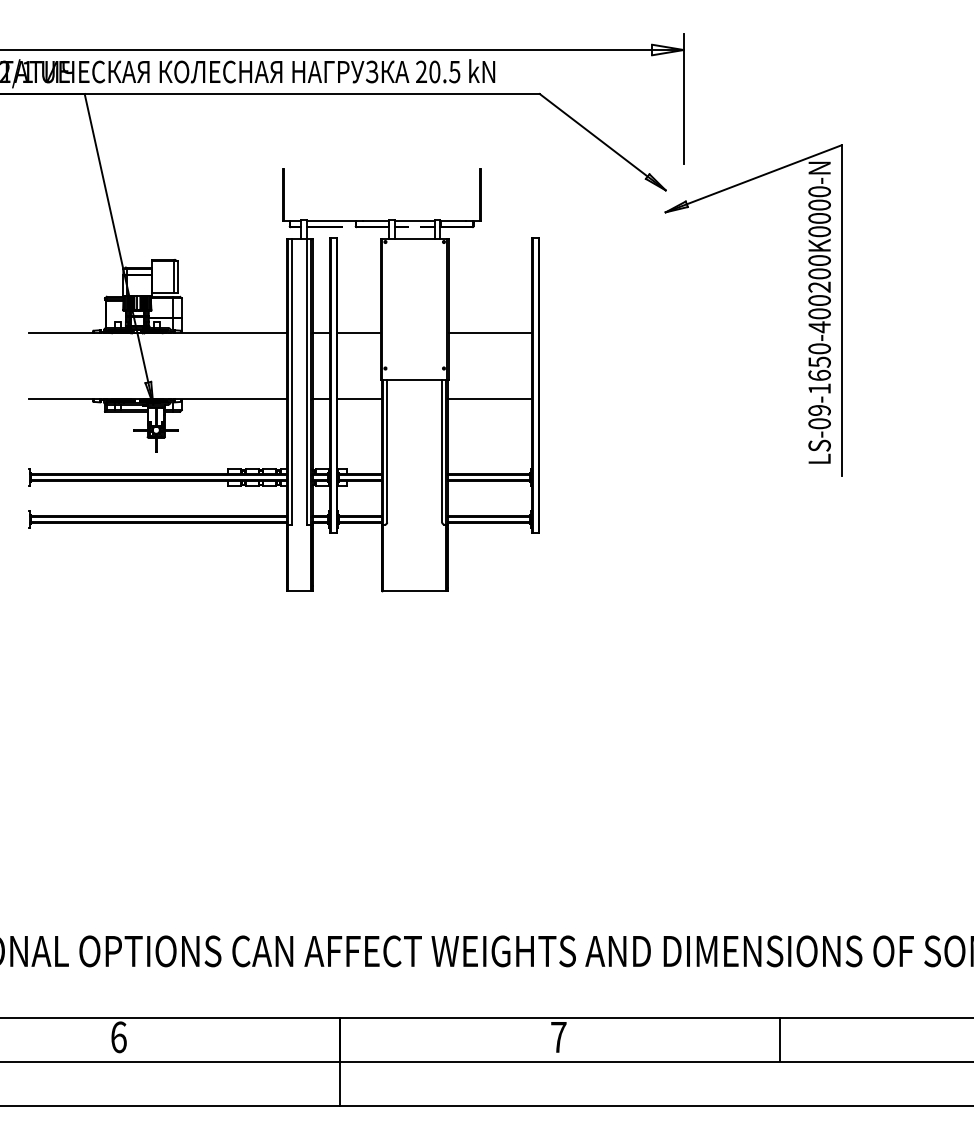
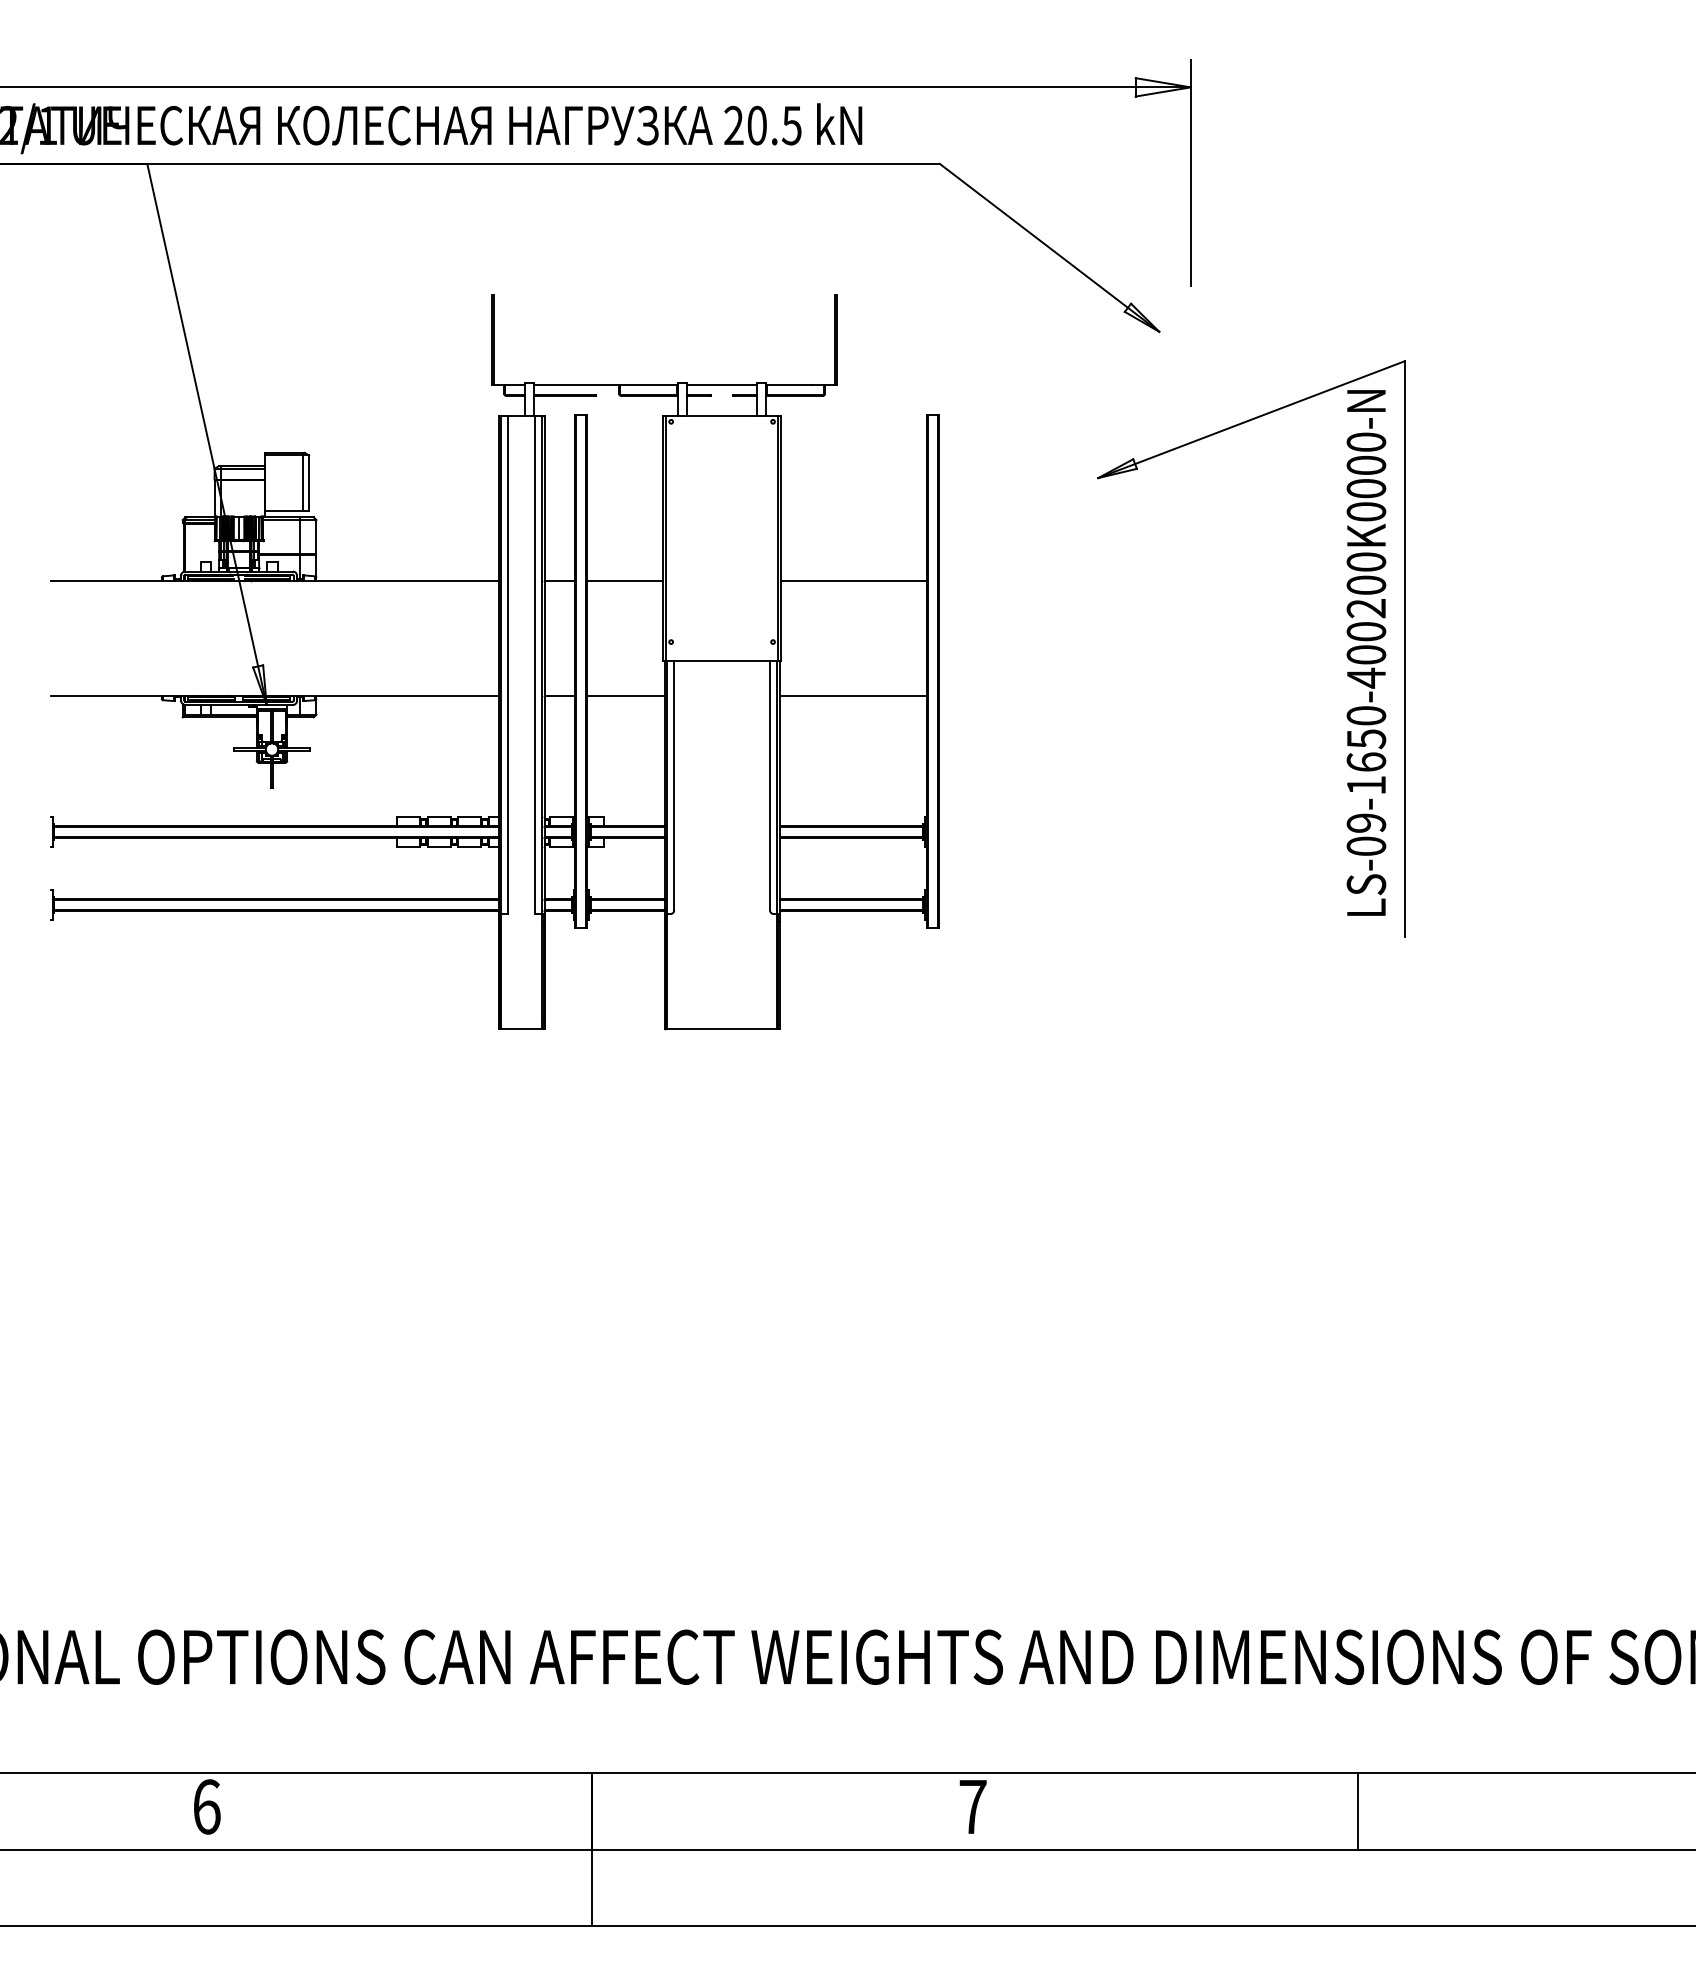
part: (808, 312) -> (1346, 652), moved

